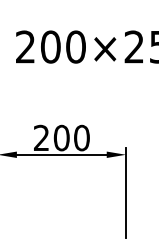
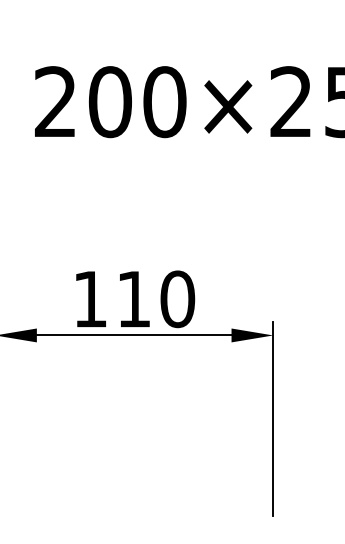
text: (51, 137) -> (111, 298), 200 -> 110

